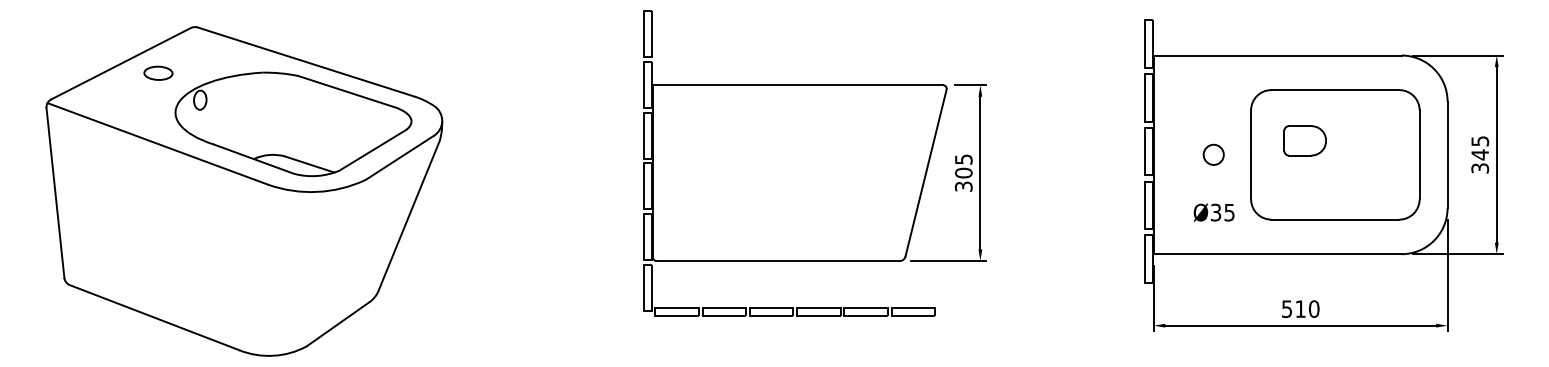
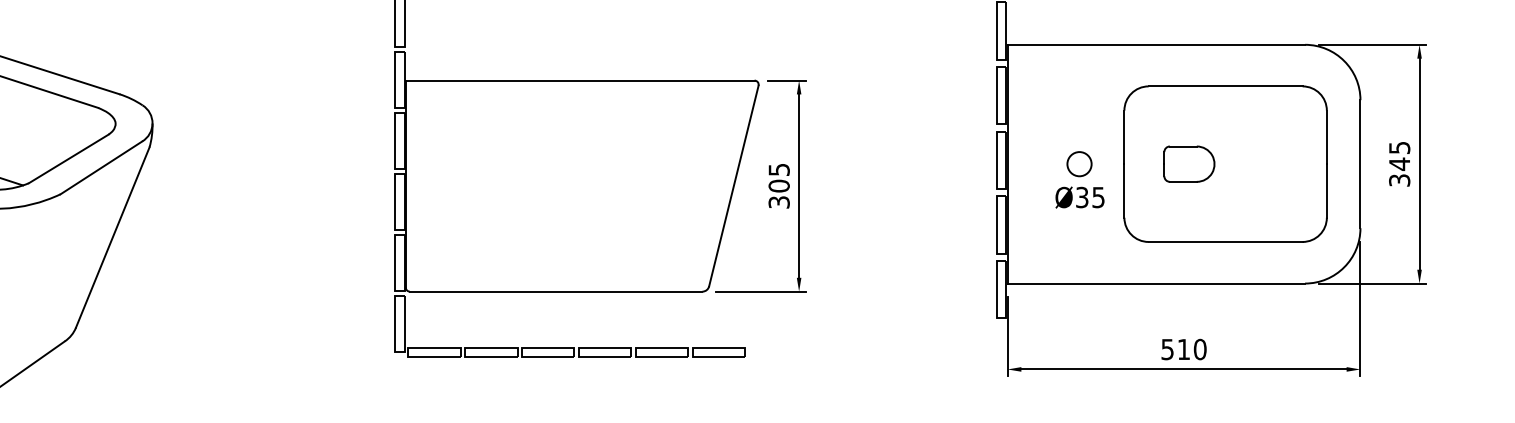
part: (1304, 140) -> (1188, 163), moved
text: (1213, 212) -> (1079, 197), moved

